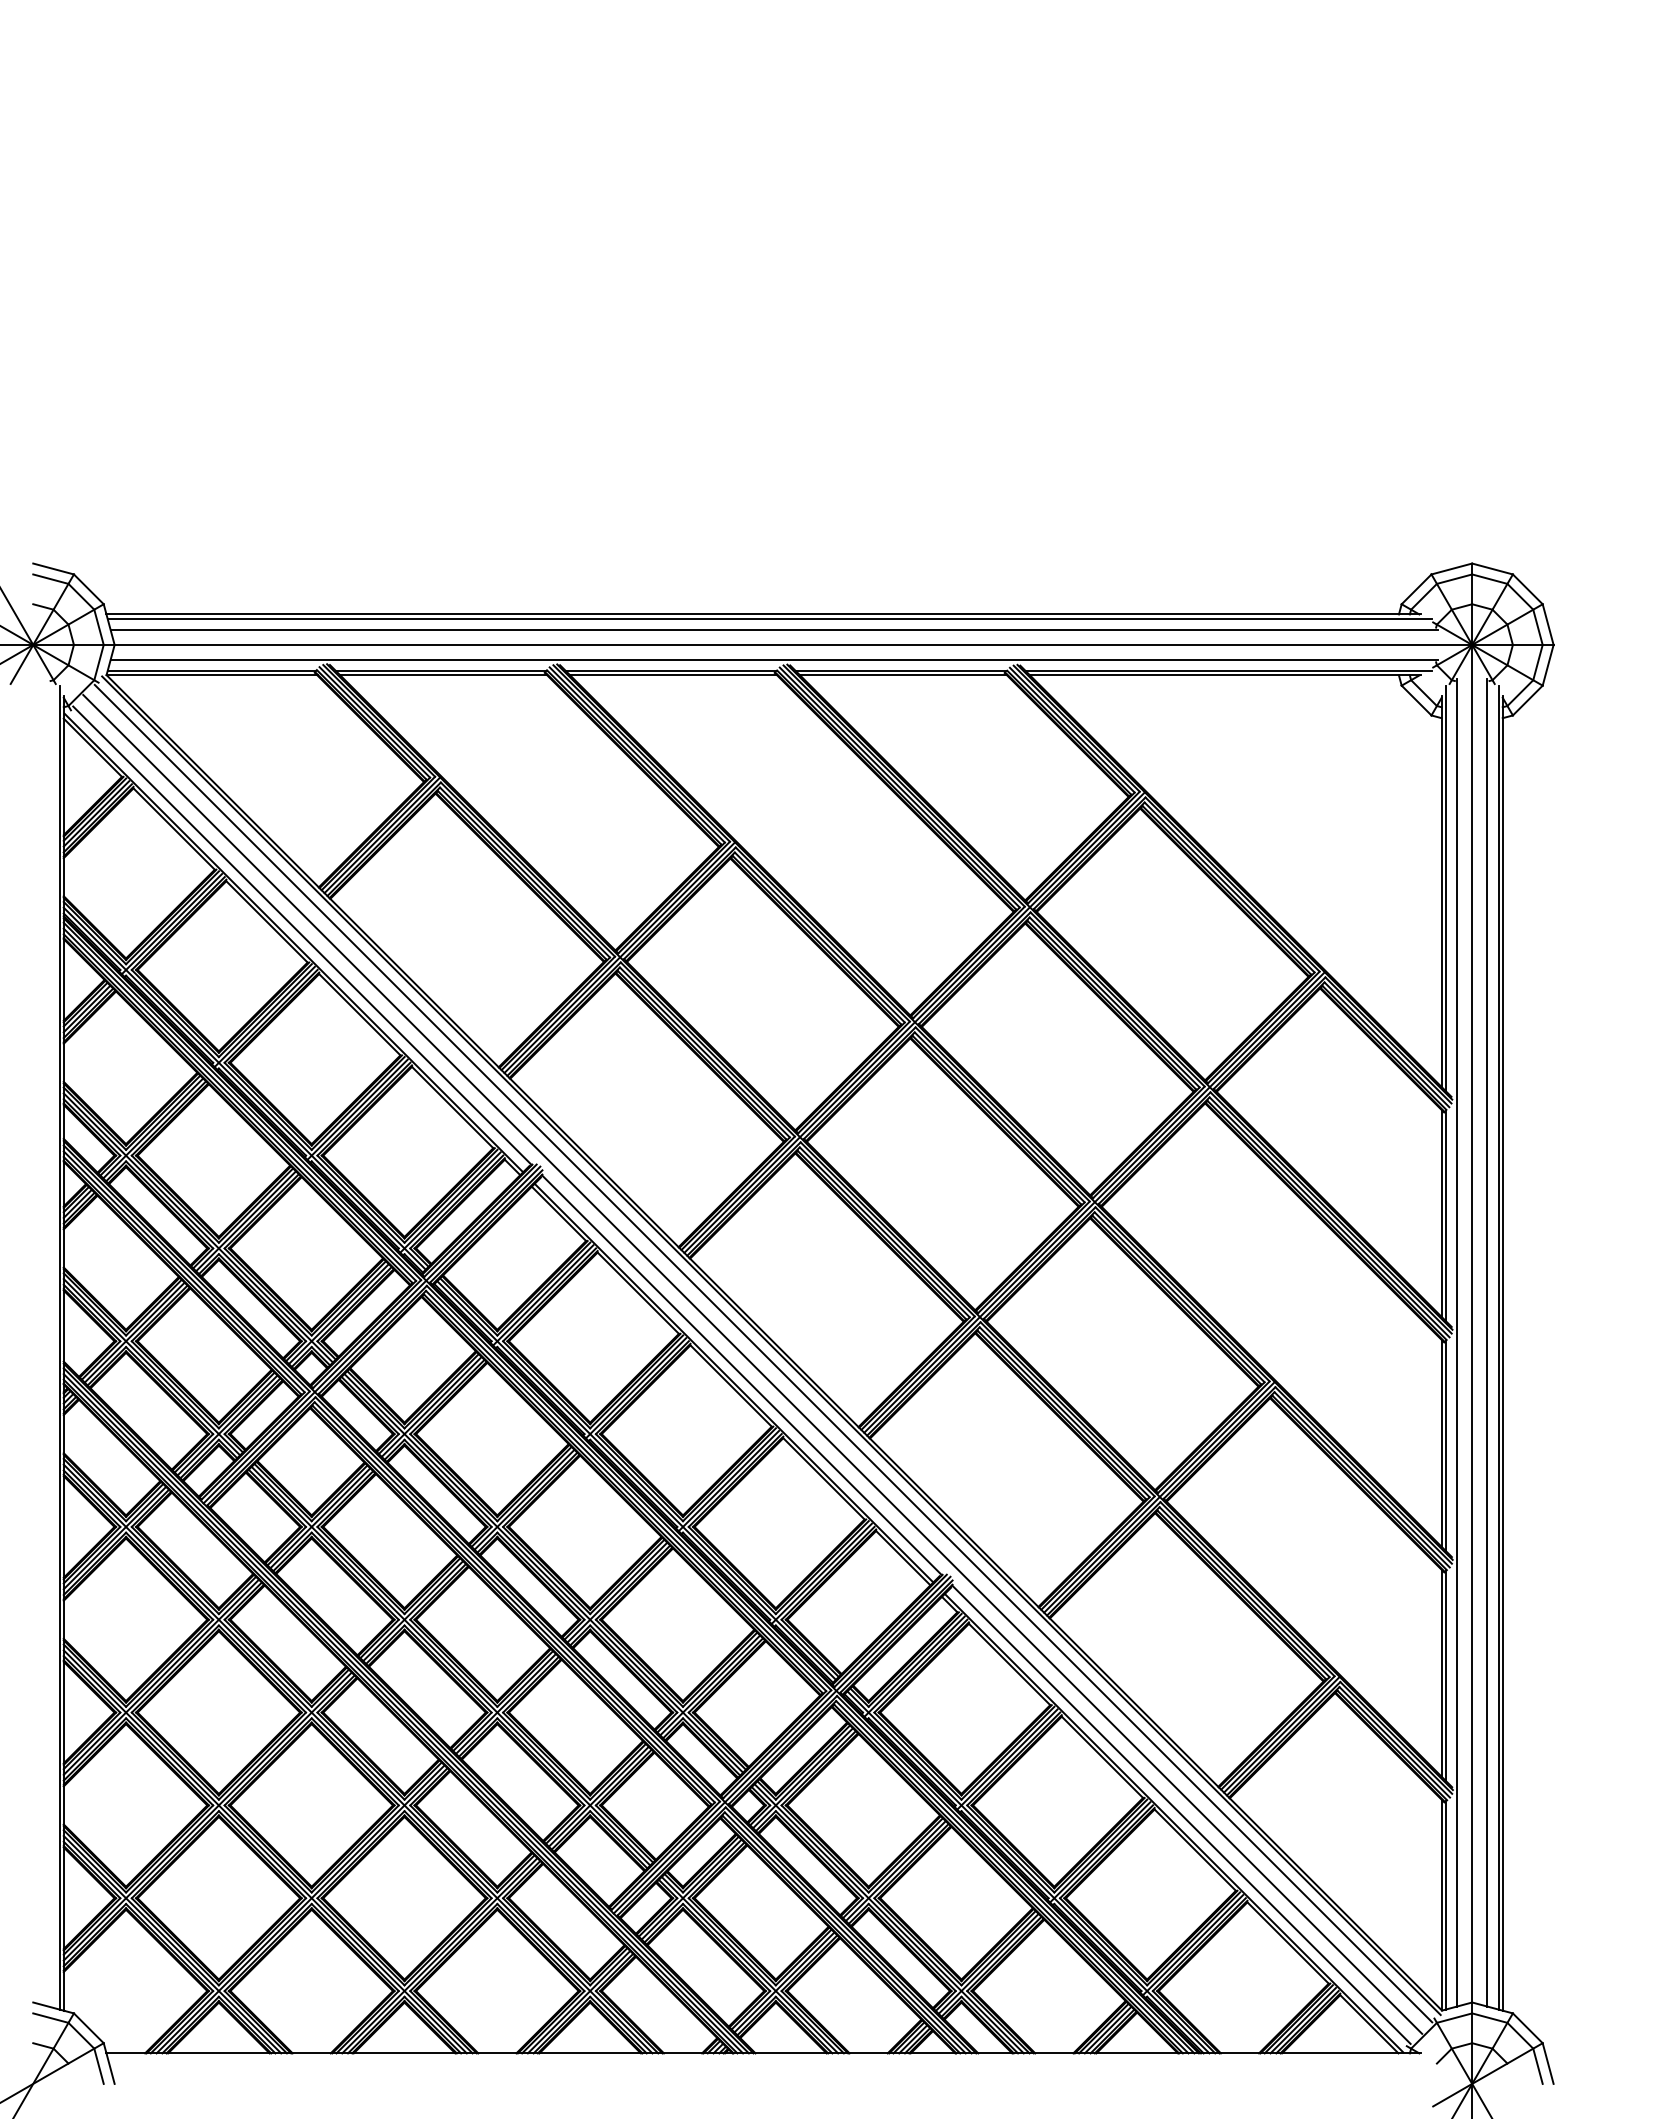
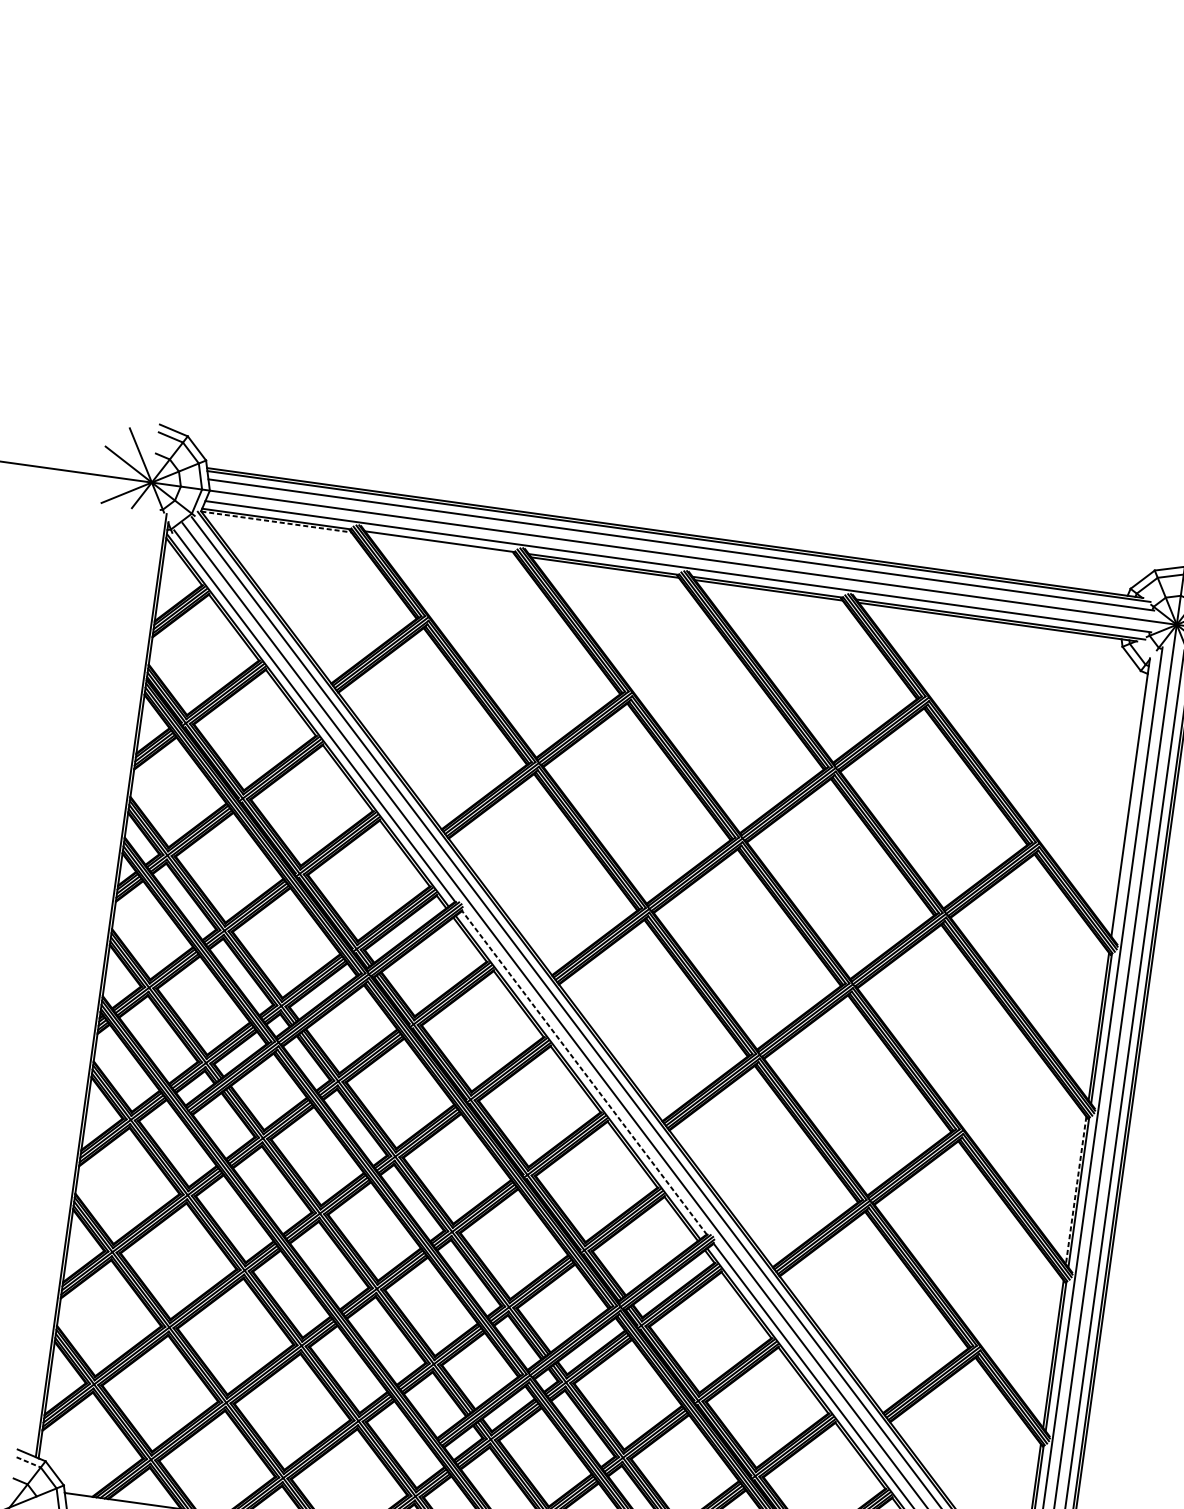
line: (212, 675) -> (276, 522), solid -> dashed
line: (443, 675) -> (441, 544), removed
line: (1445, 888) -> (1133, 795), removed
line: (741, 1375) -> (584, 1072), solid -> dashed
line: (1441, 1443) -> (1076, 1190), solid -> dashed
line: (51, 2018) -> (29, 1462), solid -> dashed

